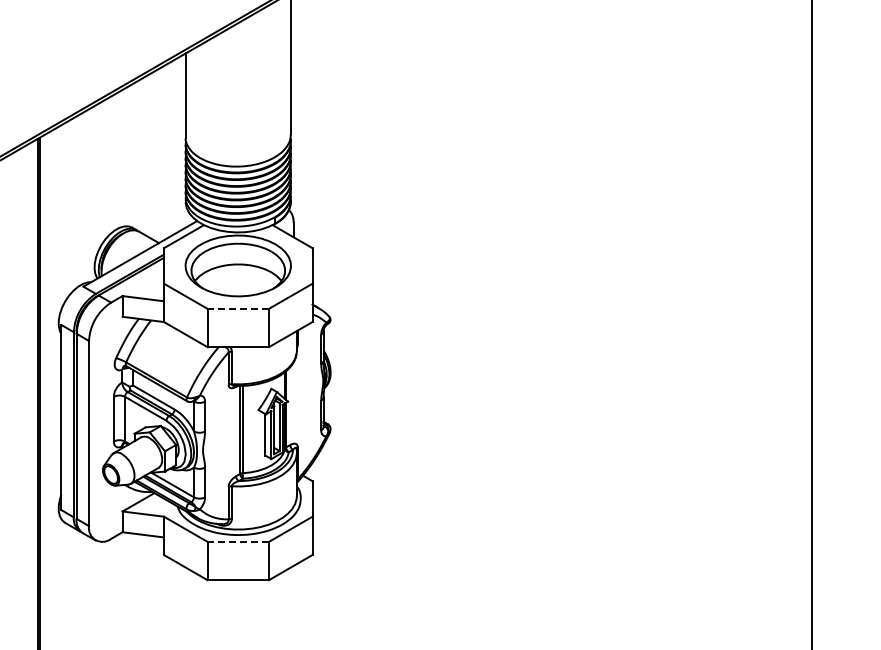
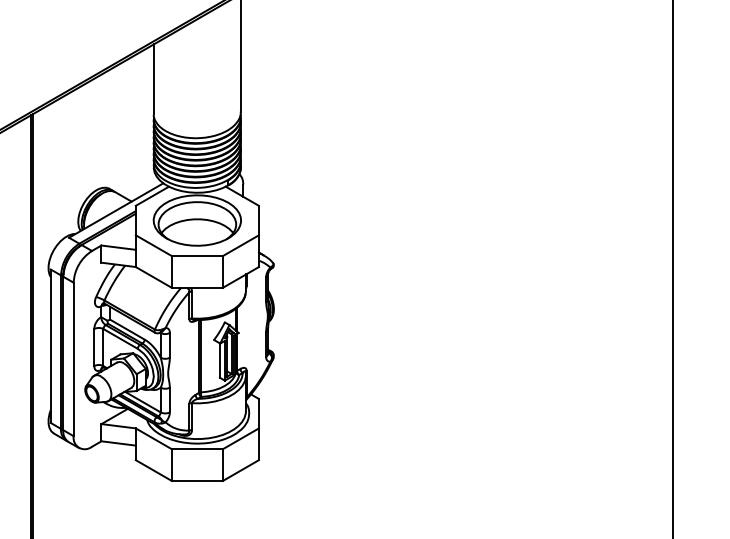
line: (238, 308) -> (197, 255), dashed -> solid
line: (238, 541) -> (197, 448), dashed -> solid

